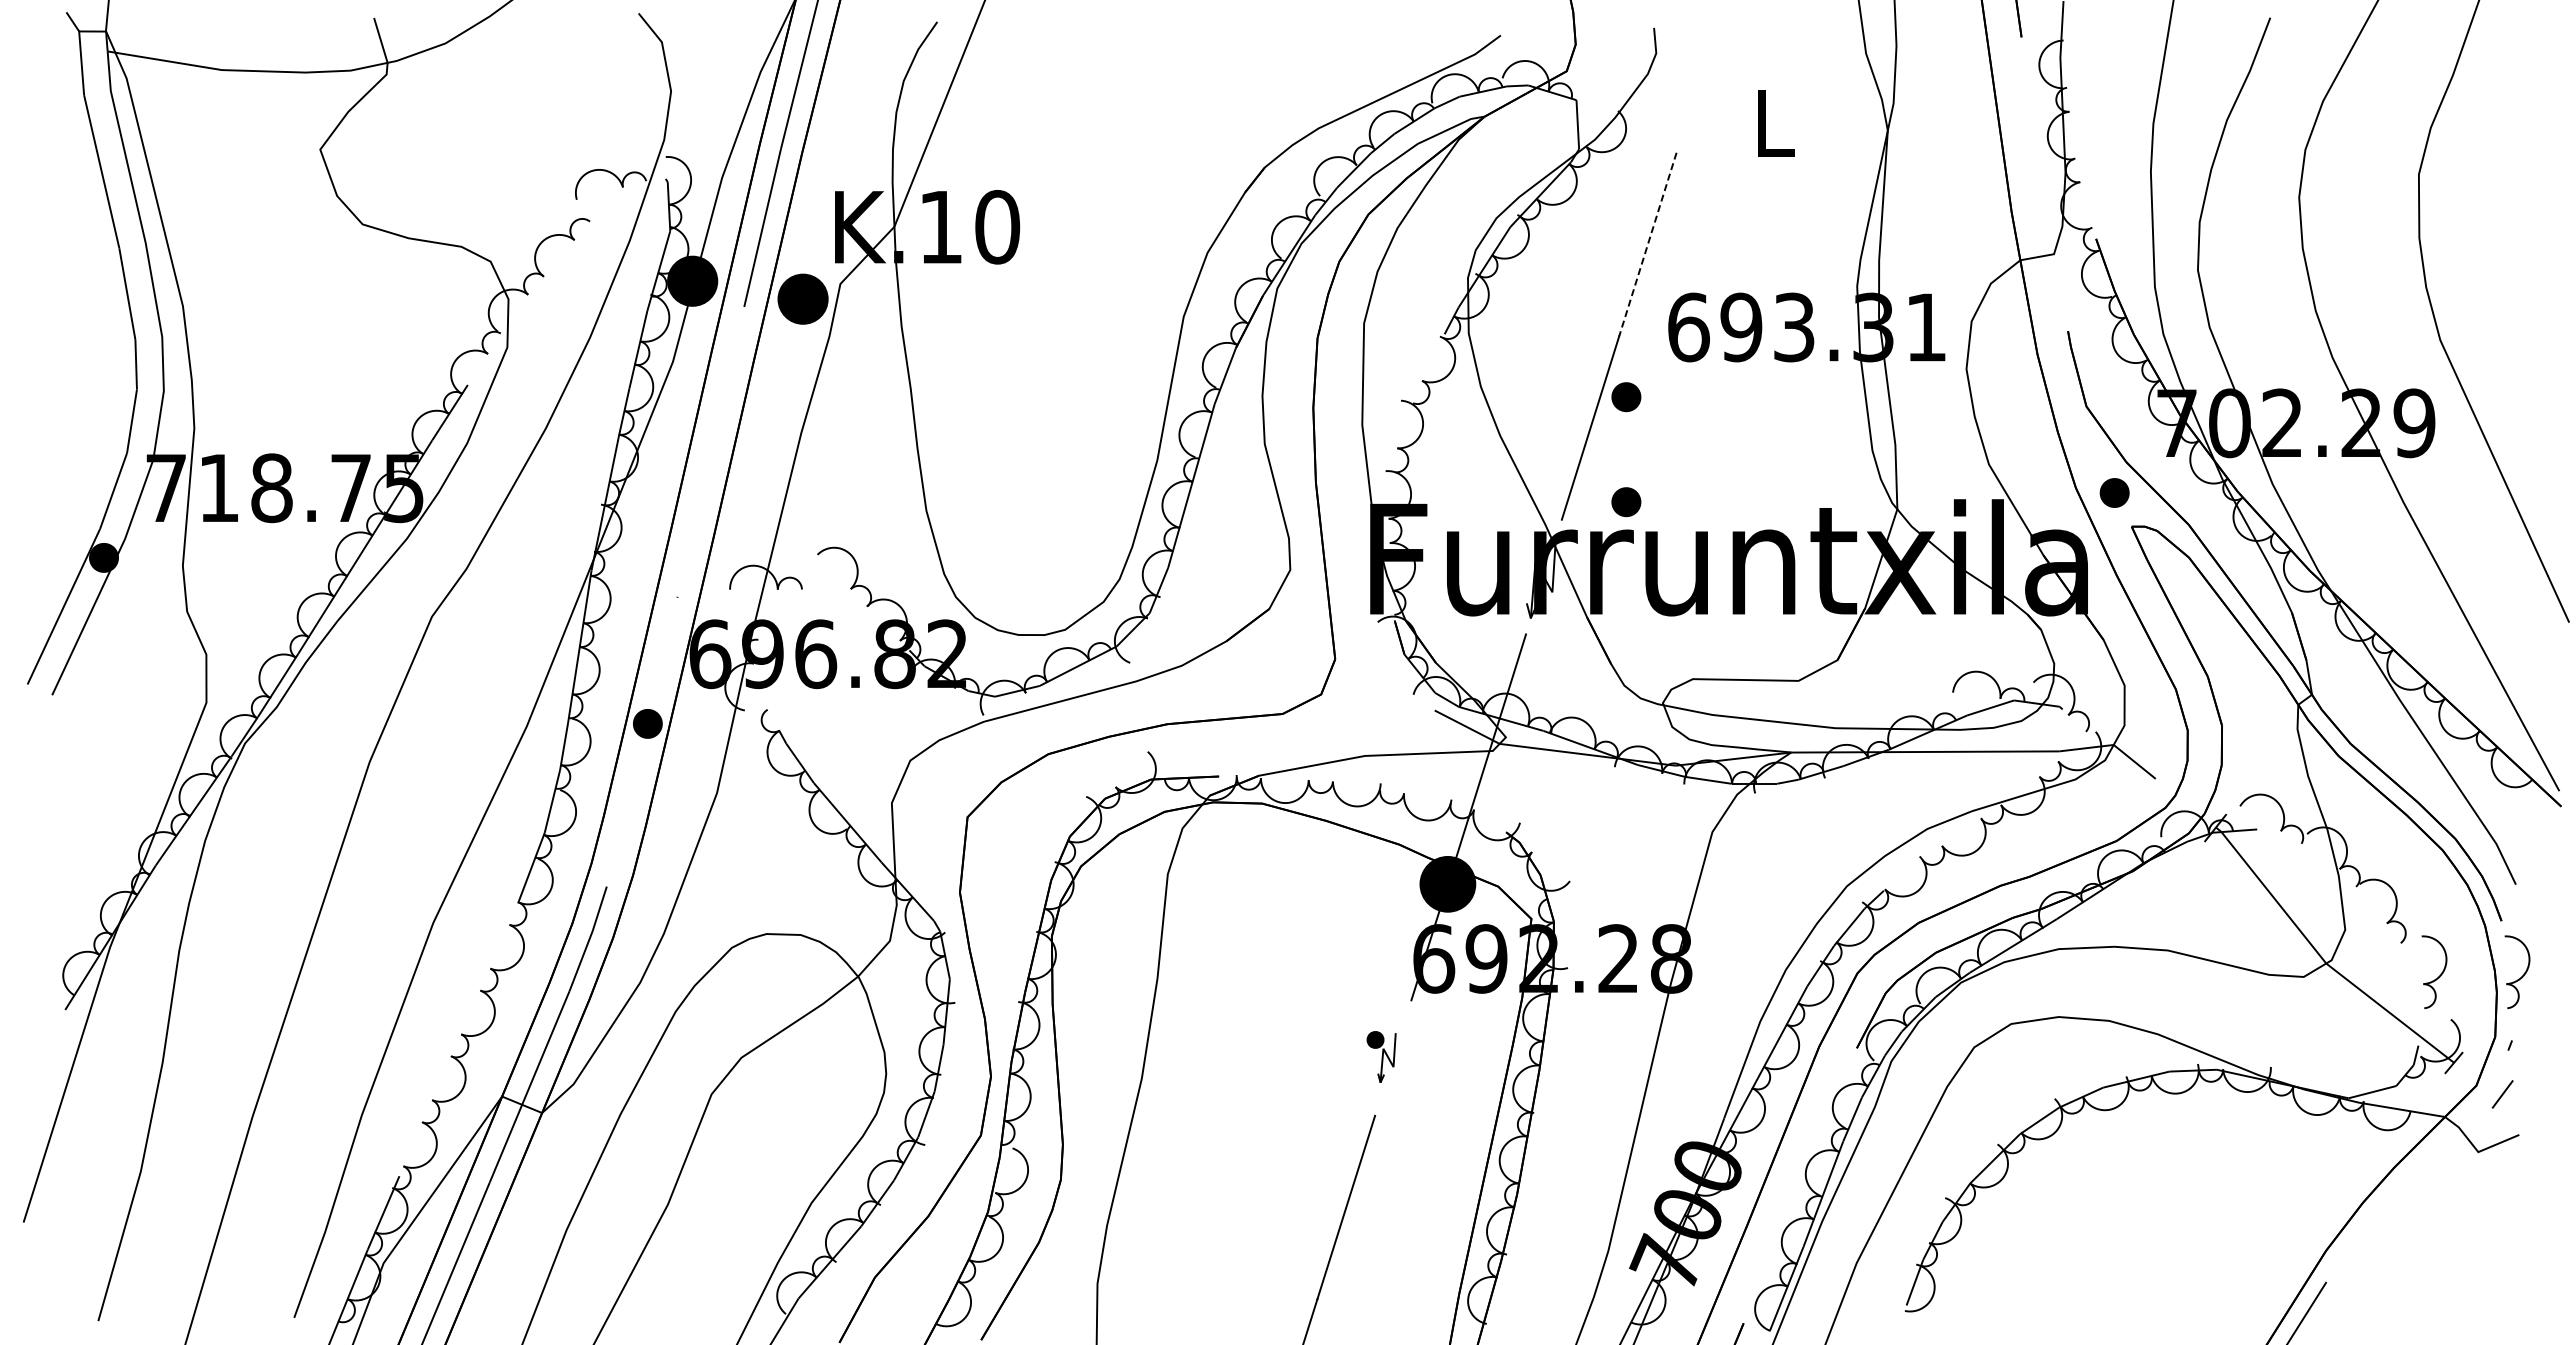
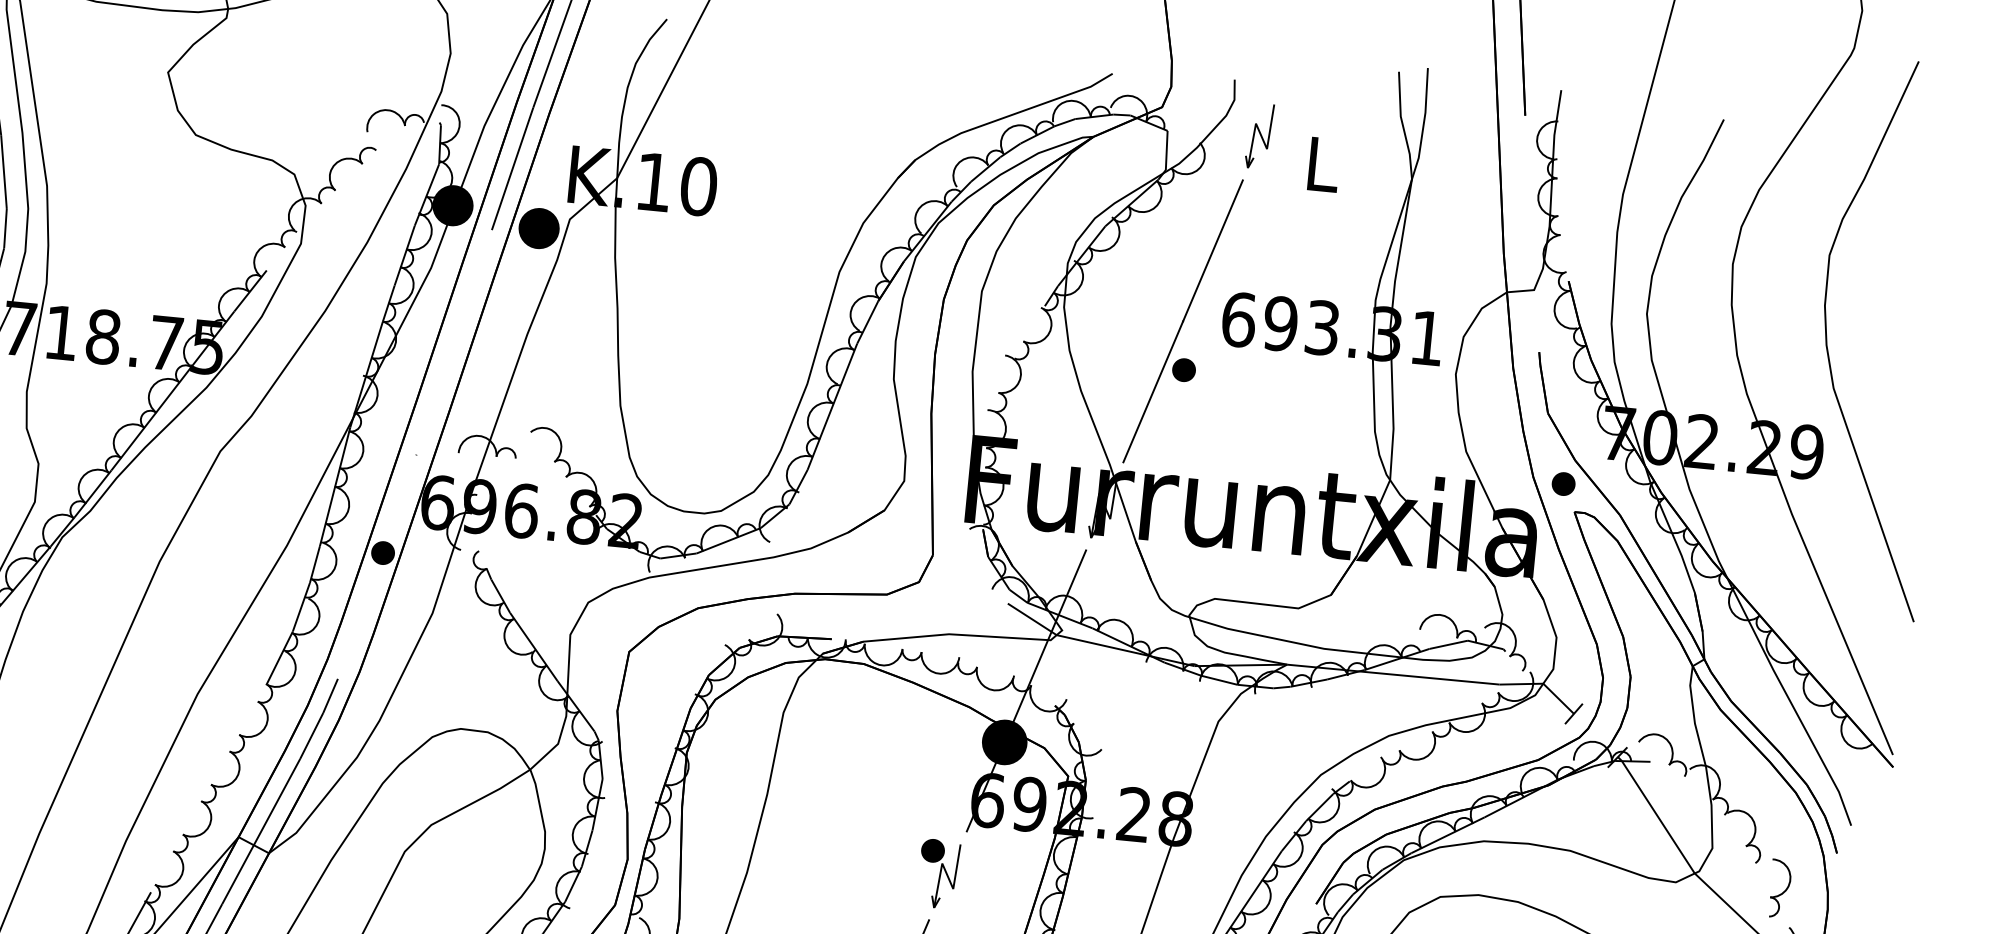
part: (1691, 95) -> (1259, 136), added
line: (1647, 245) -> (1212, 251), dashed -> solid
part: (1626, 502) -> (1175, 453), removed
line: (2155, 778) -> (1573, 713), added
part: (2522, 975) -> (1849, 898), removed
part: (1381, 1056) -> (938, 873), size x1.67

